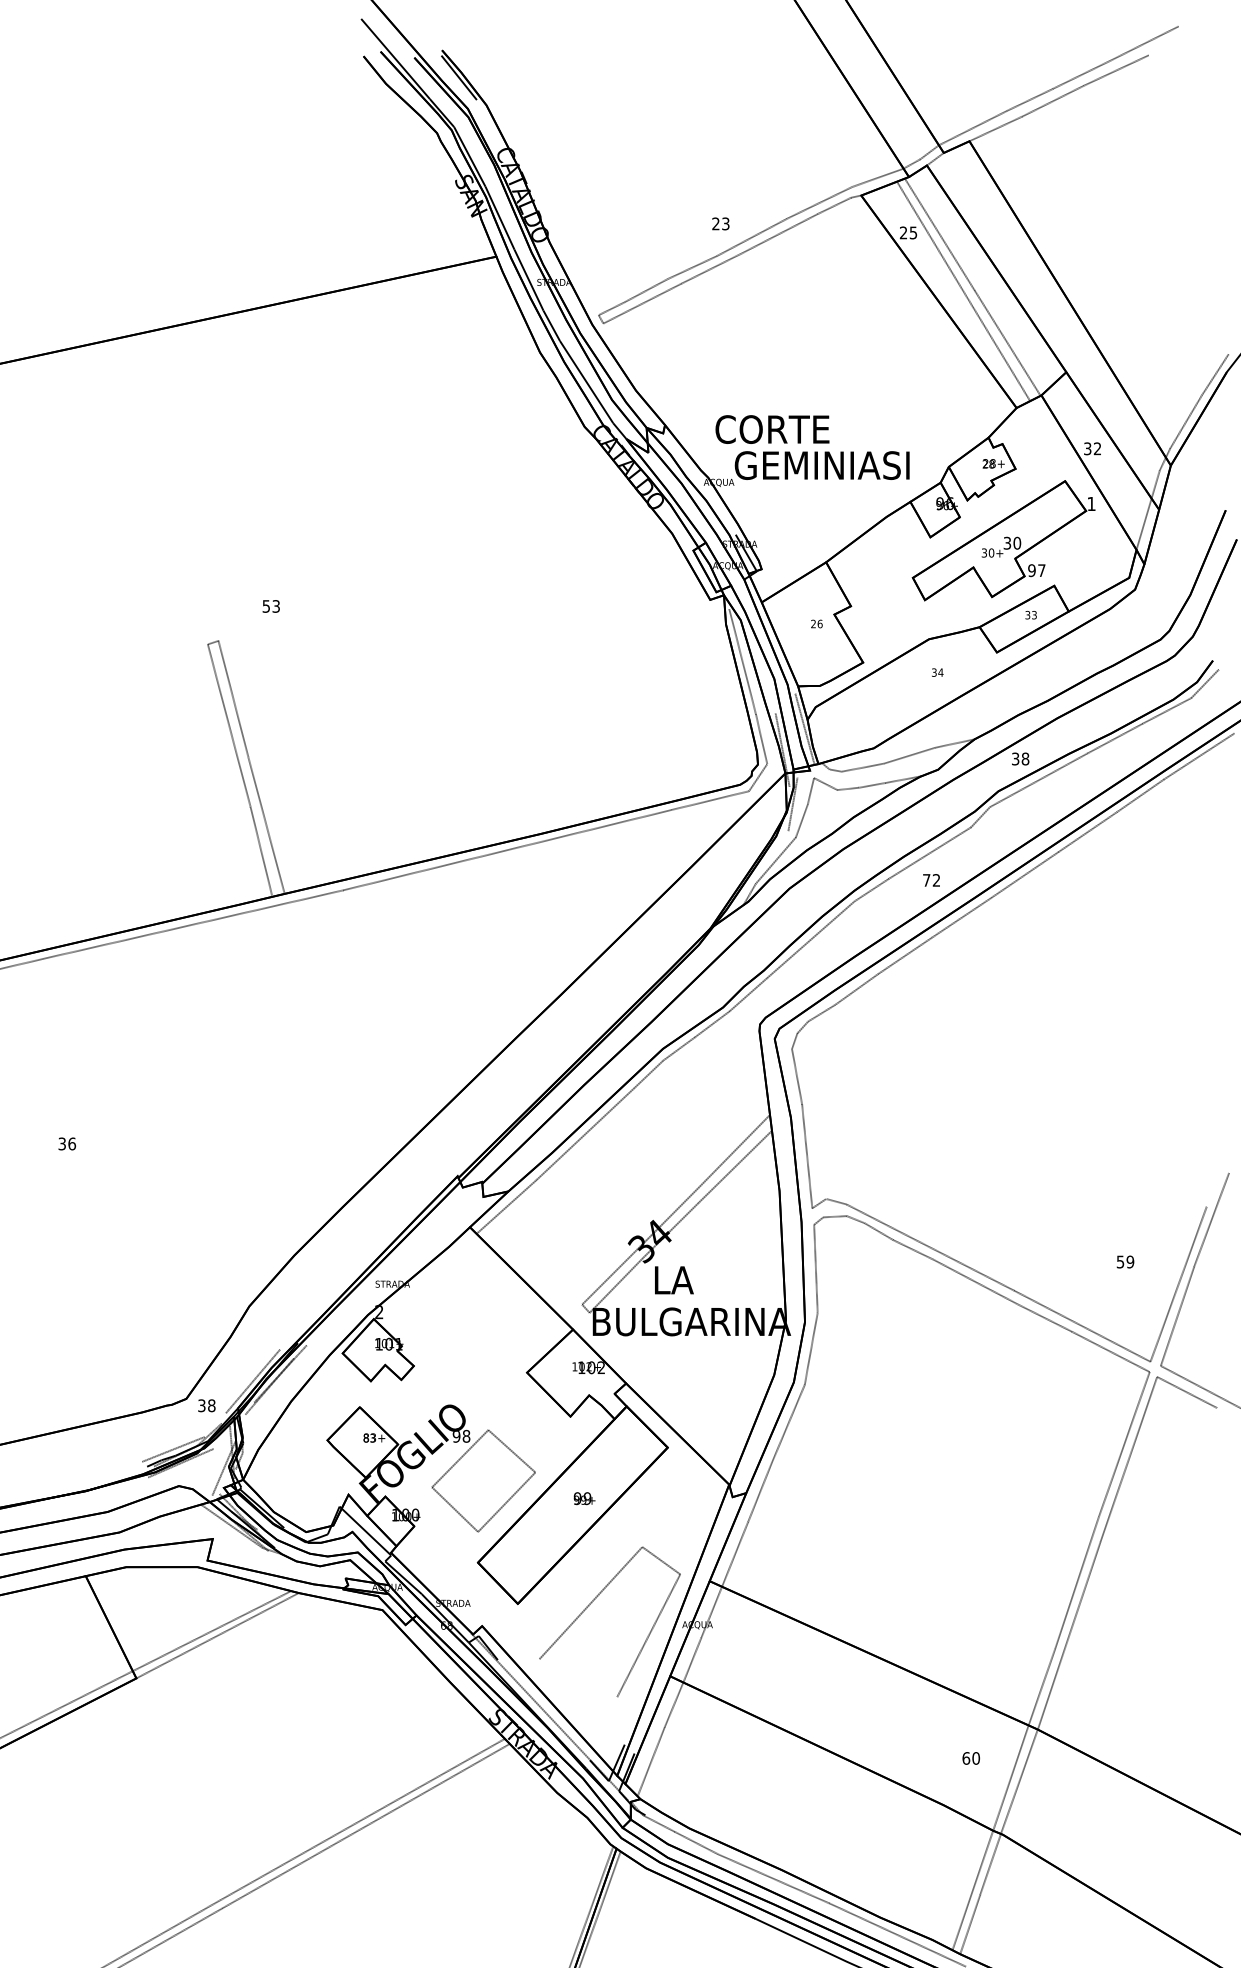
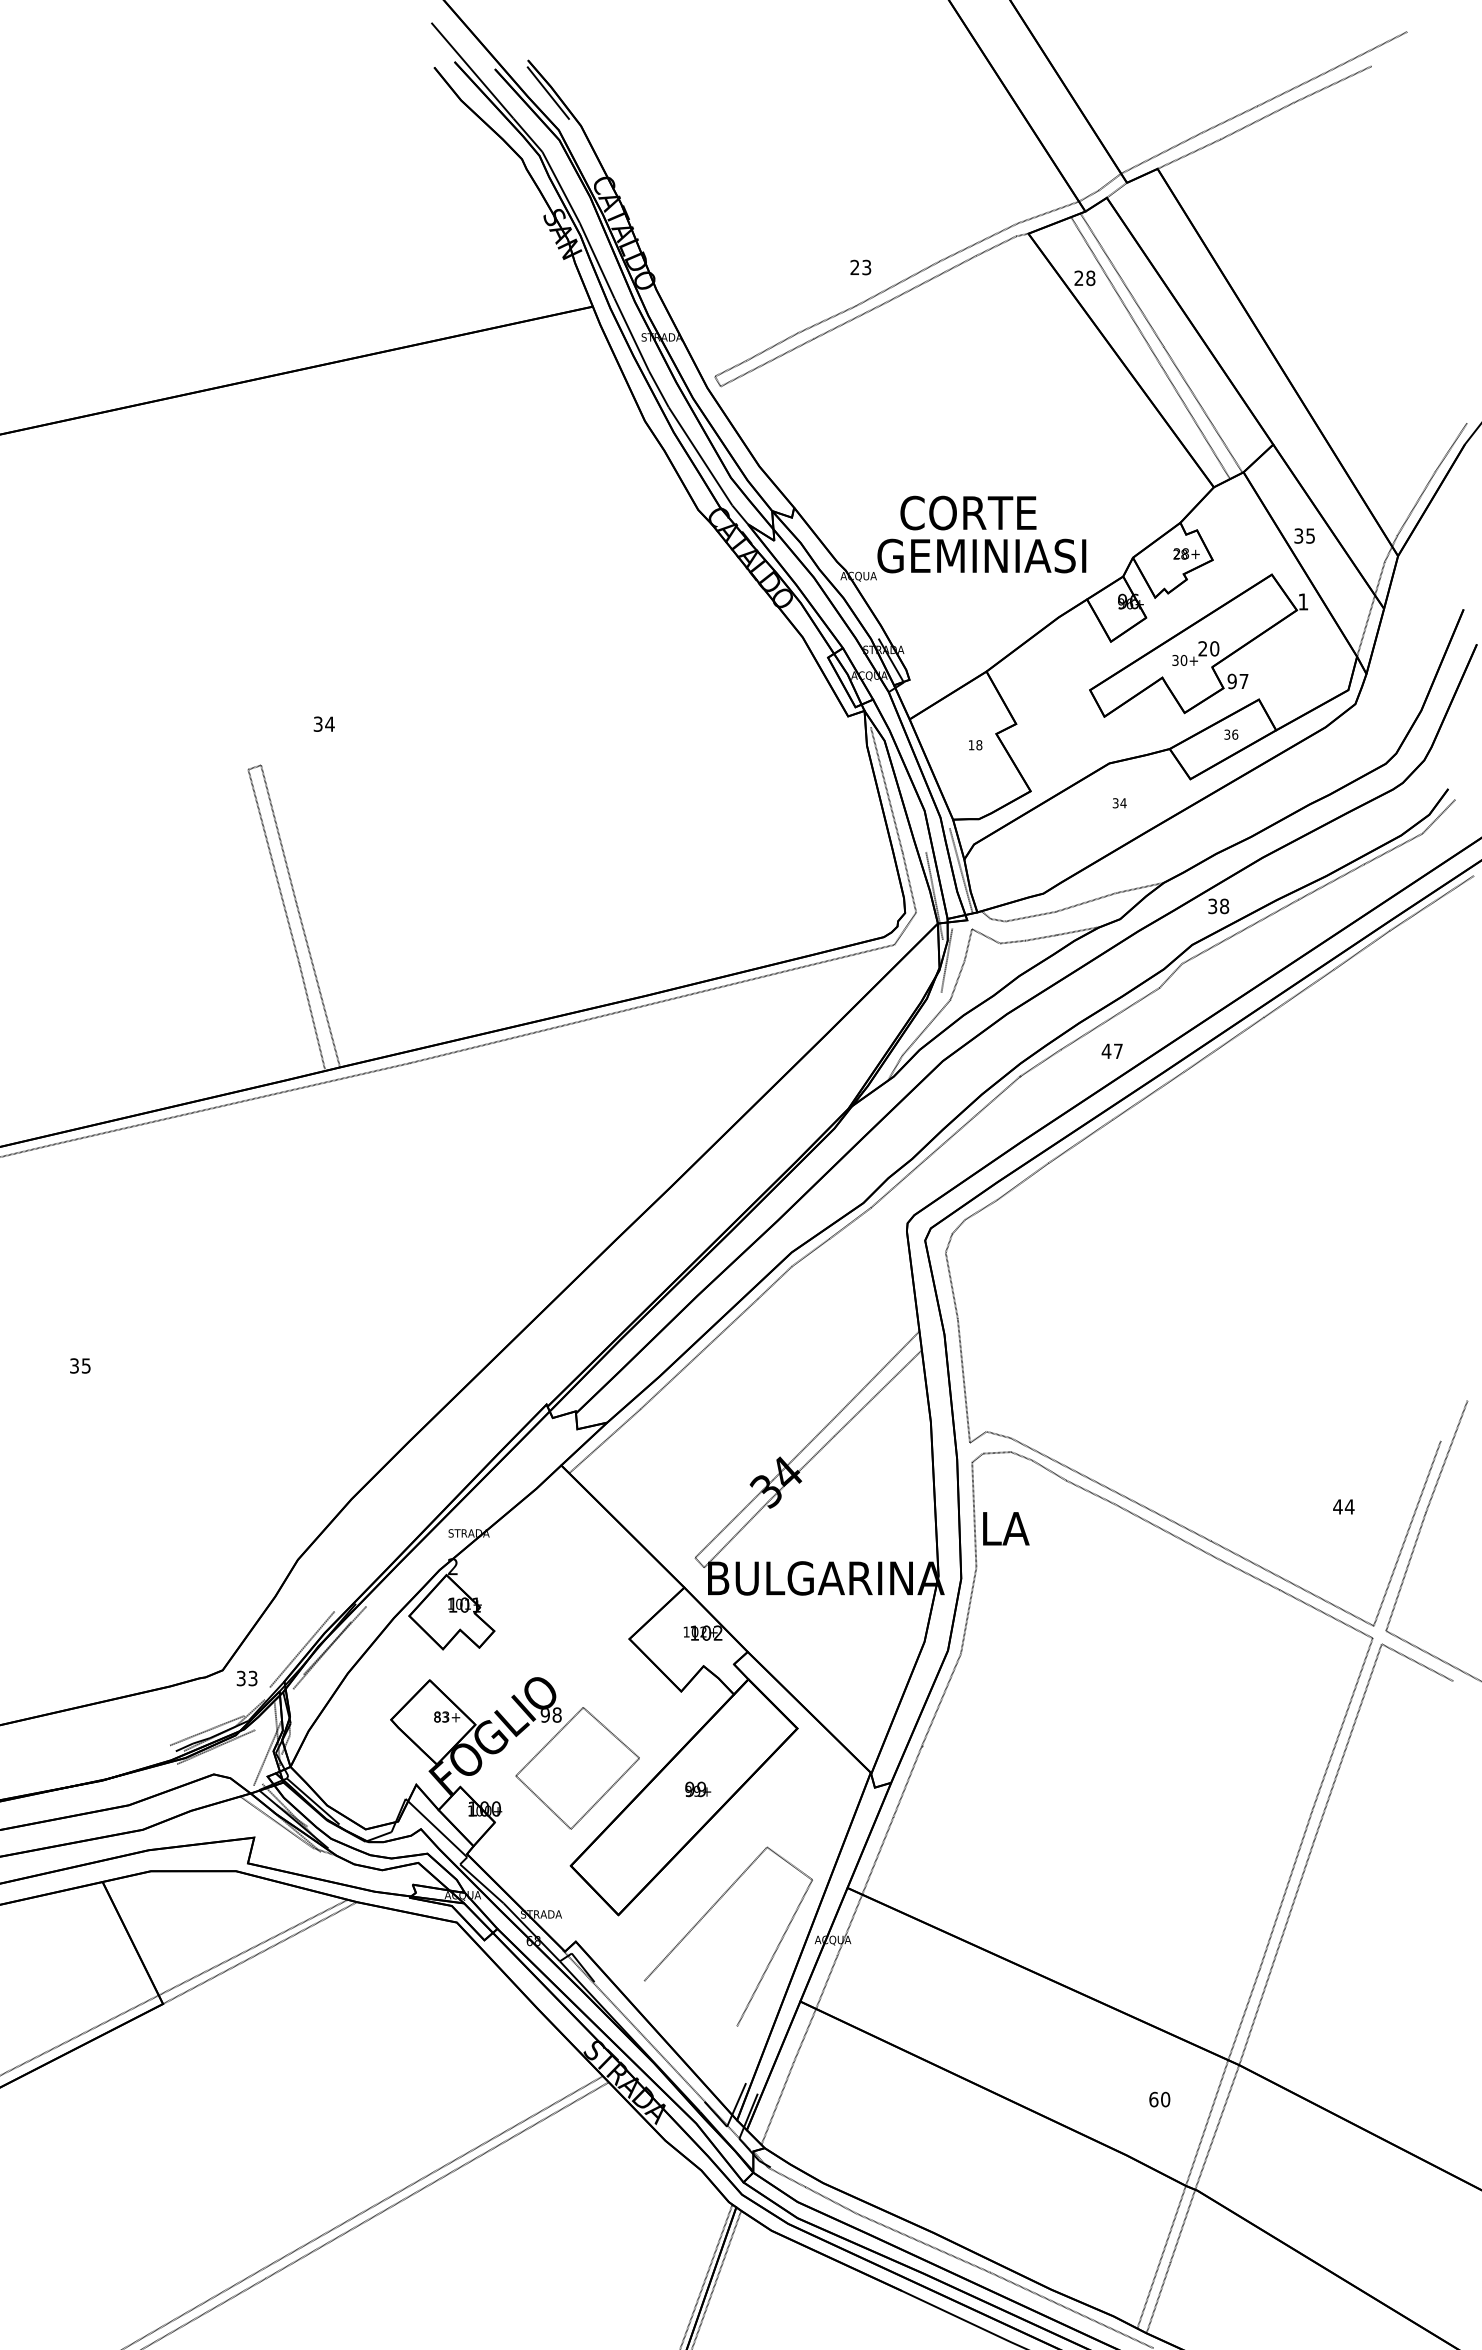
text: (913, 233) -> (1090, 278), 25 -> 28
text: (772, 429) -> (968, 512), moved
text: (1097, 448) -> (1310, 535), 32 -> 35
text: (1007, 543) -> (1202, 648), 30 -> 20
text: (271, 605) -> (324, 723), 53 -> 34
text: (1034, 615) -> (1235, 734), 33 -> 36
text: (816, 624) -> (975, 745), 26 -> 18
text: (930, 879) -> (1111, 1050), 72 -> 47
text: (71, 1143) -> (85, 1365), 36 -> 35
text: (1125, 1261) -> (1343, 1506), 59 -> 44
text: (674, 1280) -> (1006, 1528), moved
text: (211, 1405) -> (252, 1678), 38 -> 33

